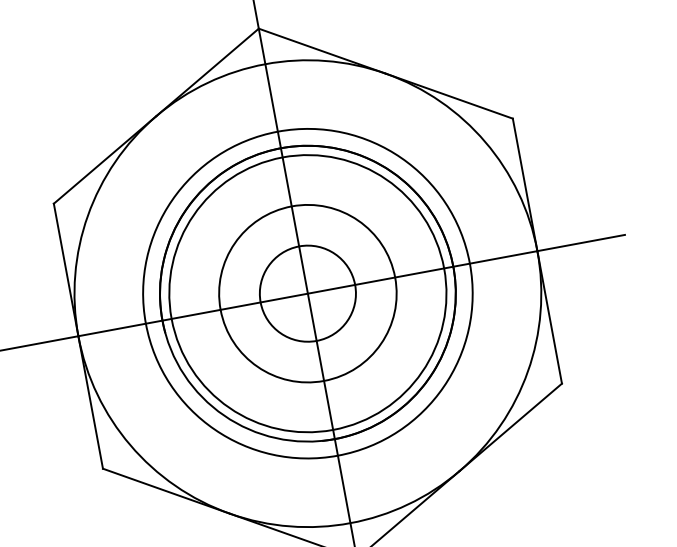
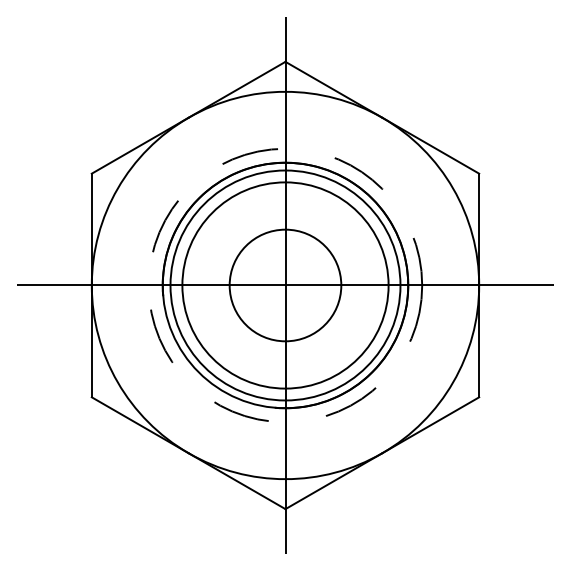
circle: (307, 293) -> (285, 285), size x1.4
circle: (307, 293) -> (285, 285), size x1.4
circle: (307, 293) -> (285, 285), solid -> dashed

